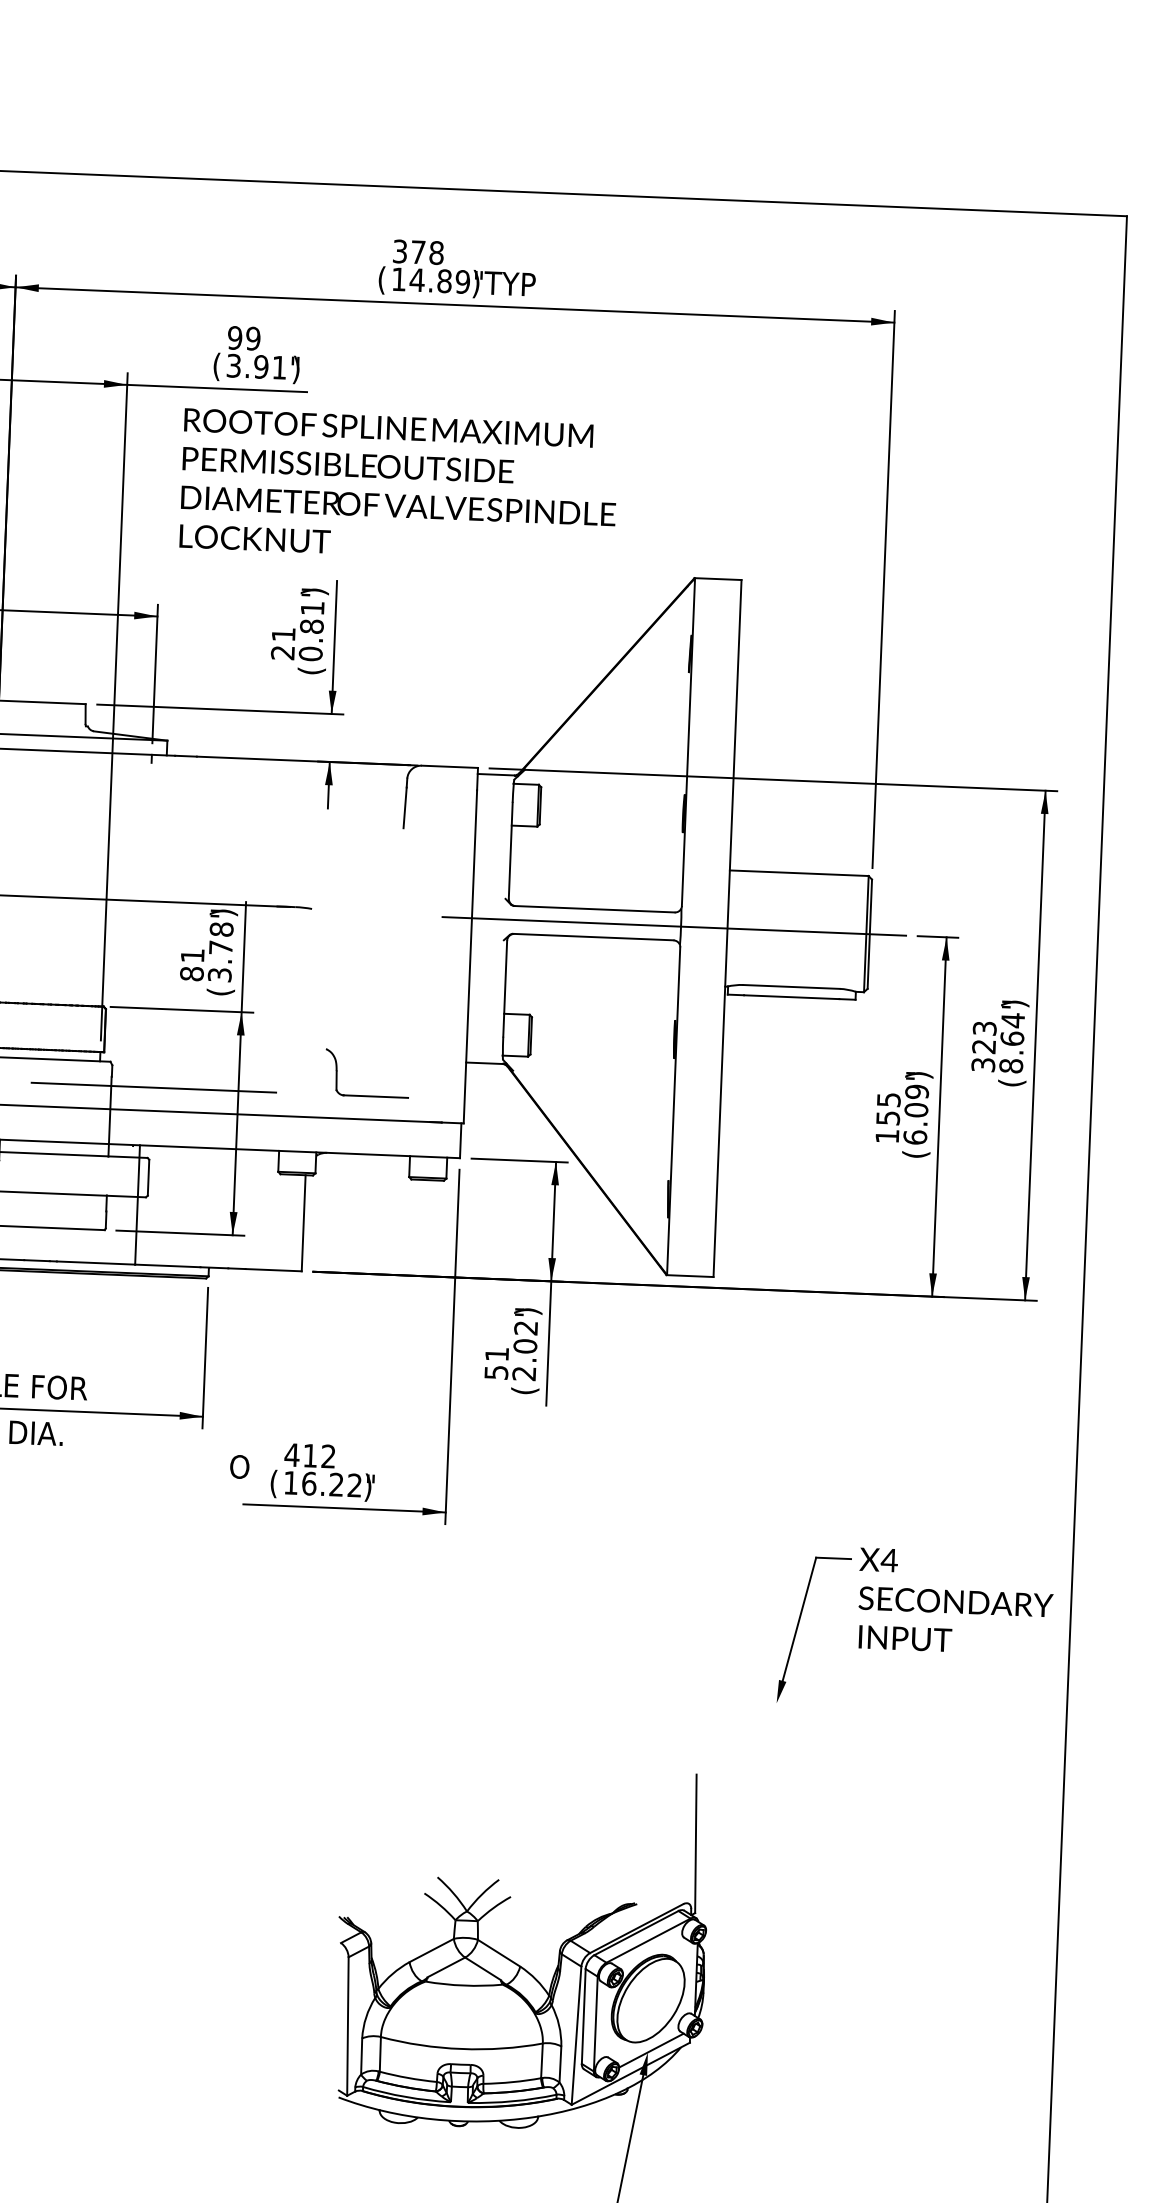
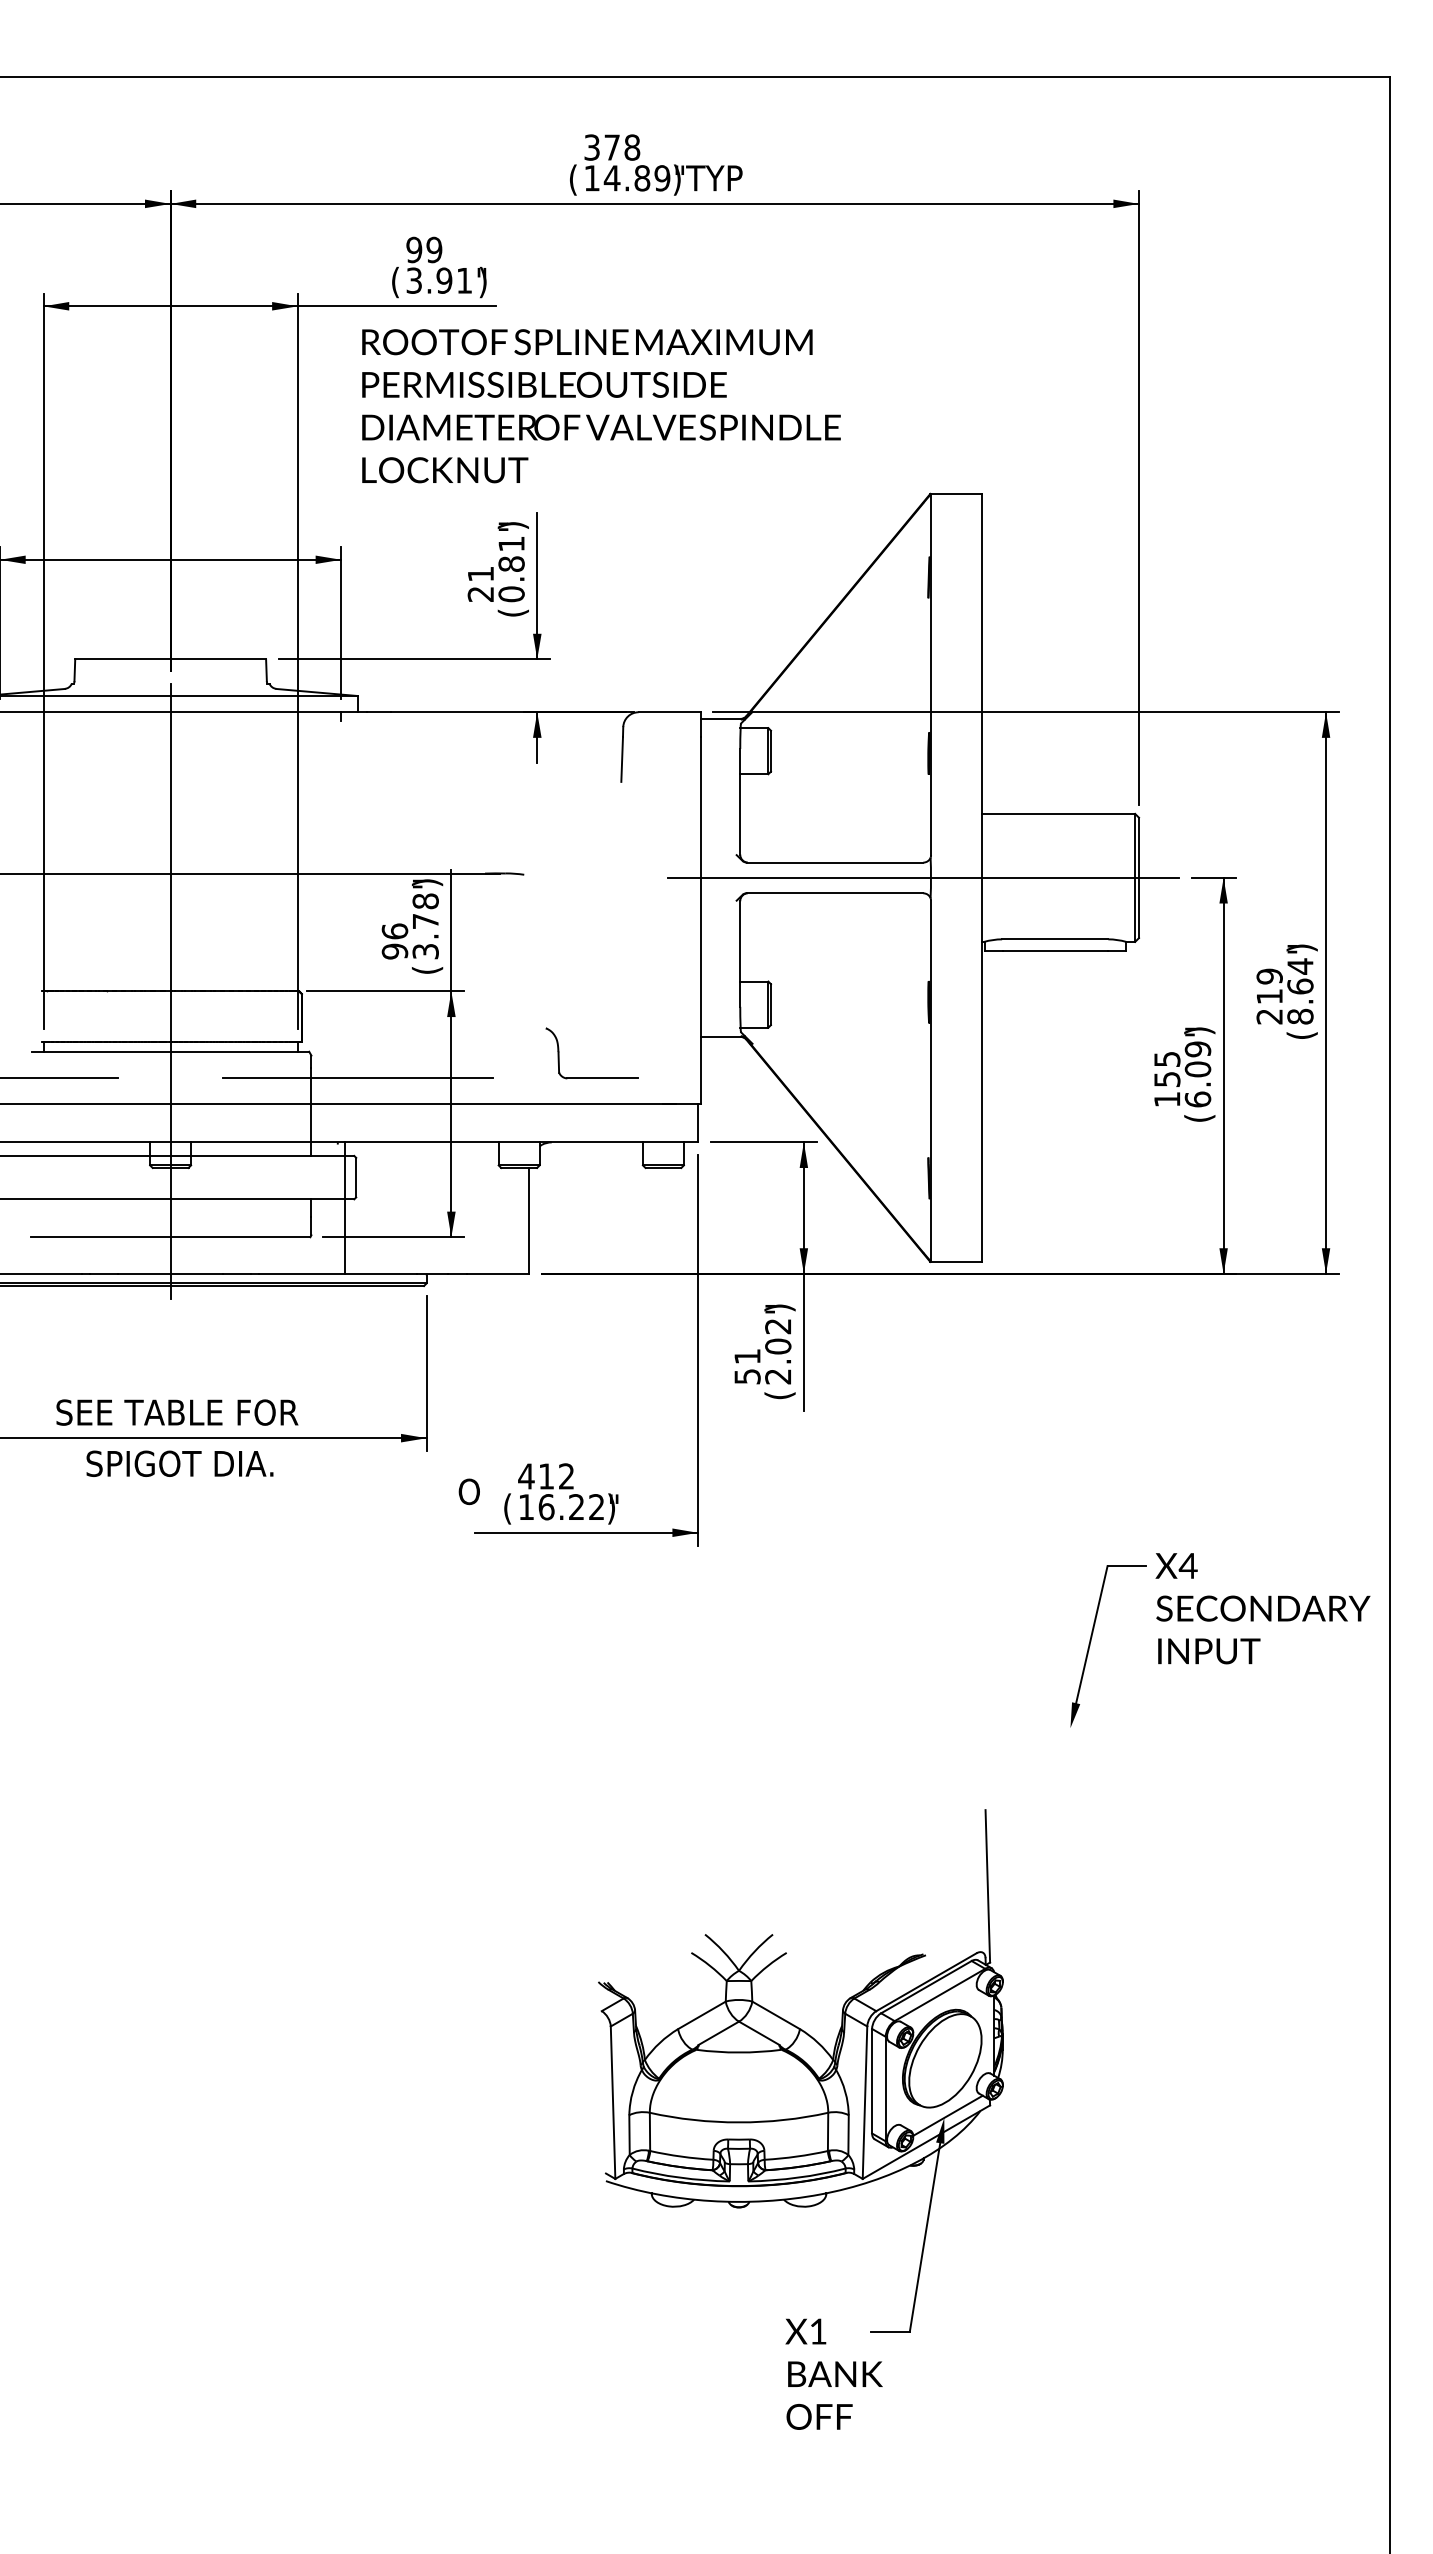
text: (191, 964) -> (394, 941), 81 -> 96
text: (983, 1046) -> (1269, 996), 323 -> 219

